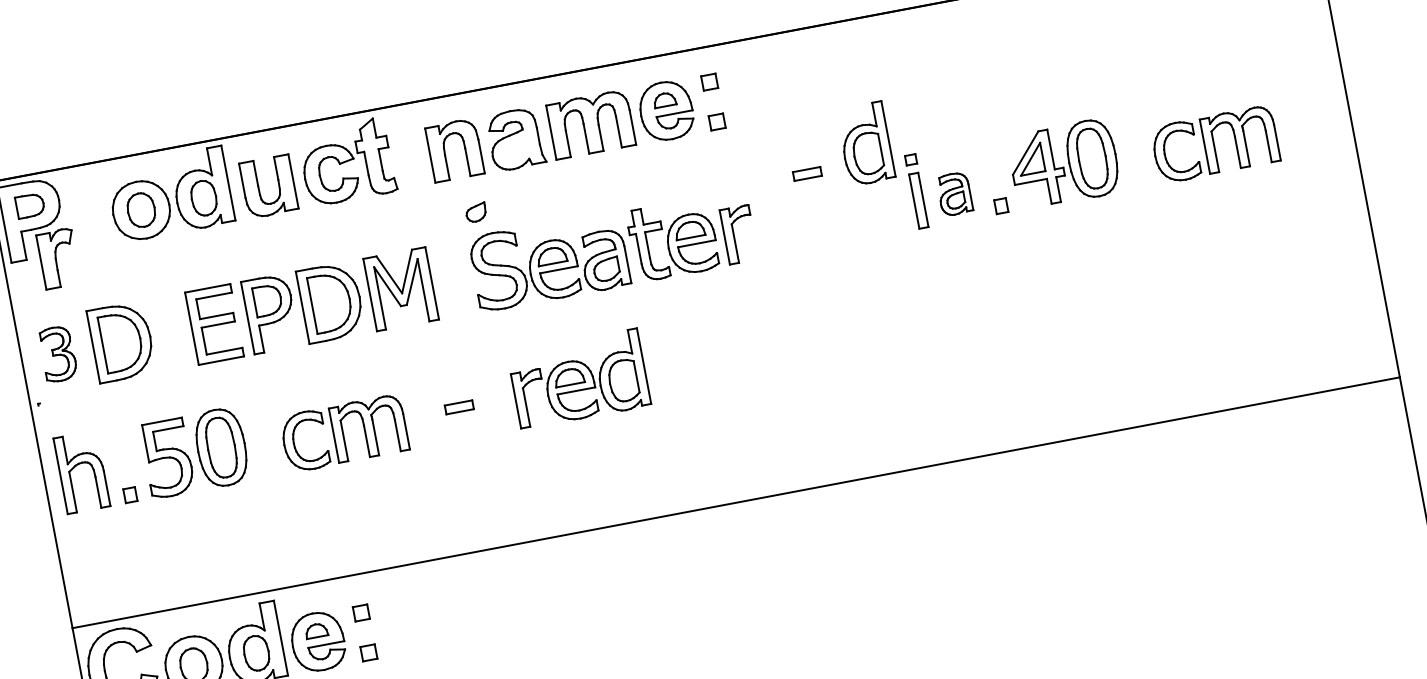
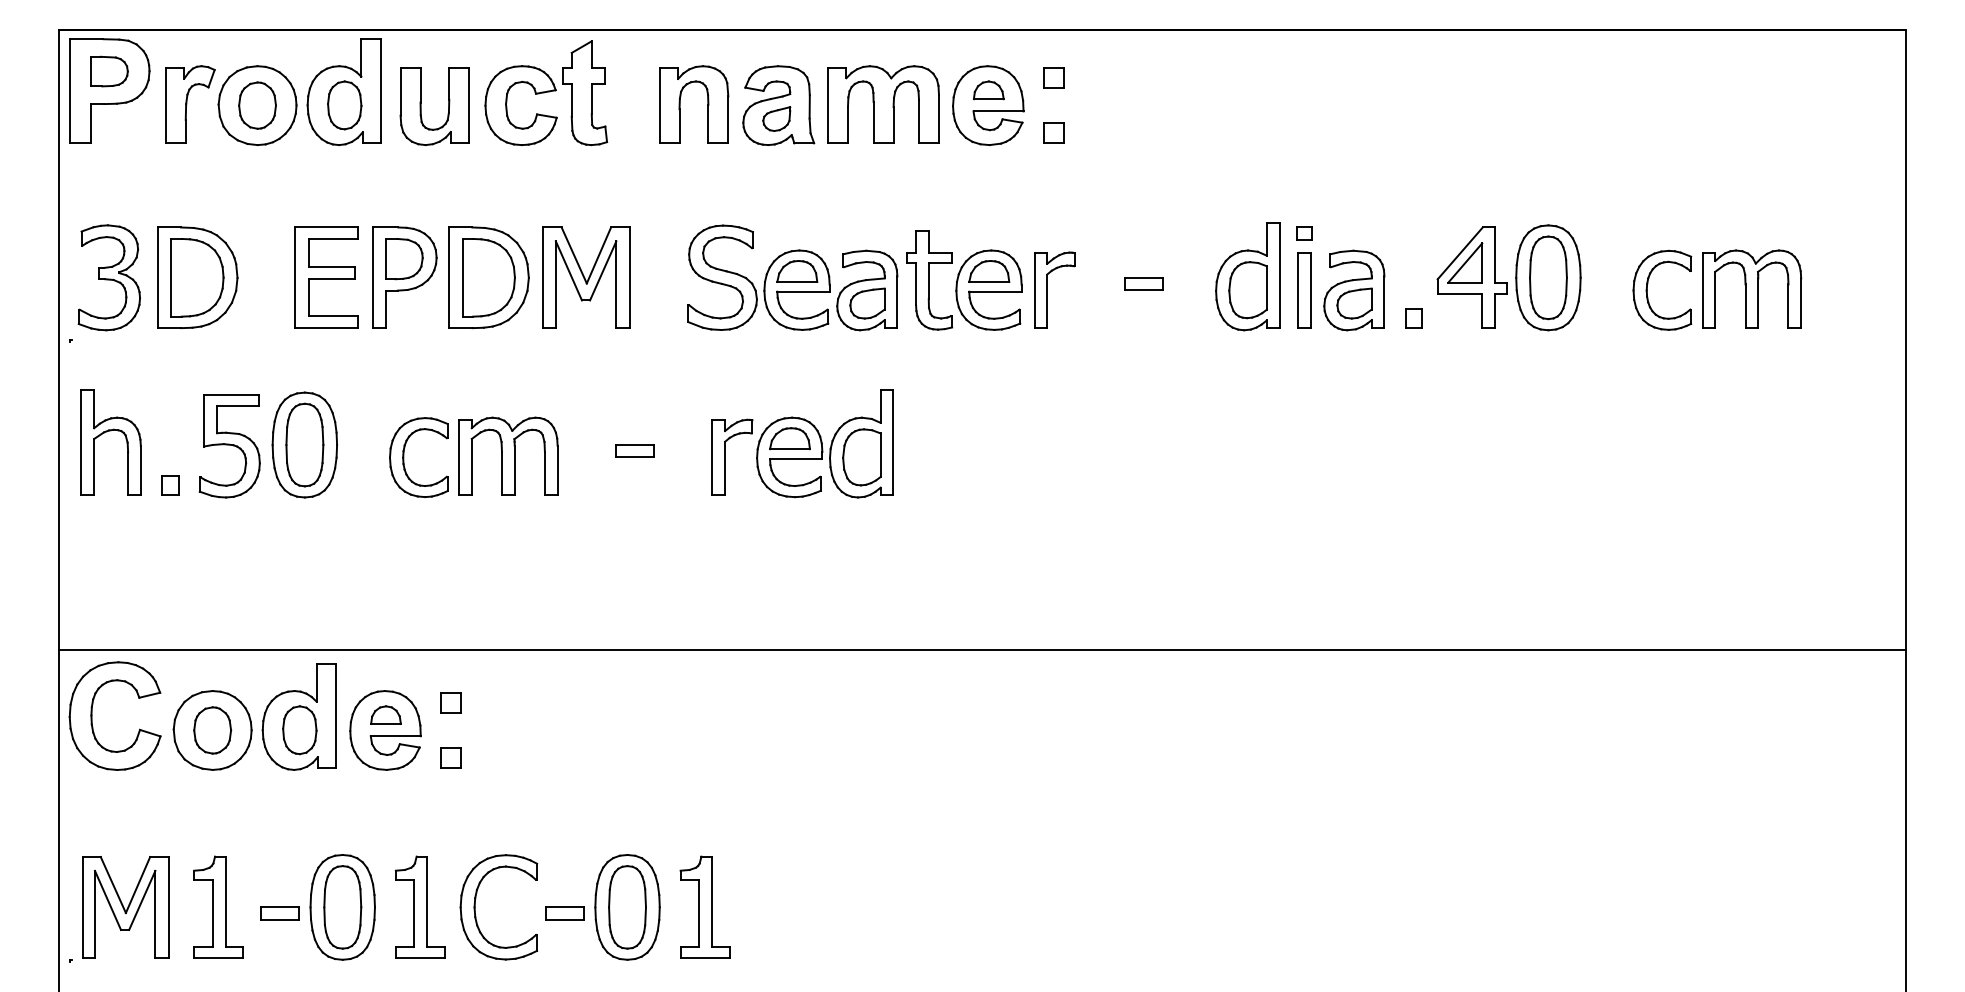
part: (865, 143) -> (1247, 276), moved
part: (807, 173) -> (1143, 283), moved
part: (954, 194) -> (1354, 290), size x1.43
part: (475, 212) -> (776, 118), moved
part: (58, 258) -> (190, 104), moved
part: (57, 353) -> (108, 277), size x1.43

